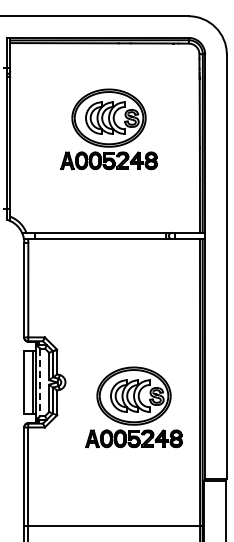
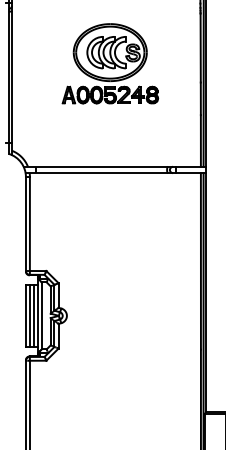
line: (28, 382) -> (30, 315), added
line: (40, 382) -> (42, 315), dashed -> solid
part: (133, 407) -> (134, 340), removed

